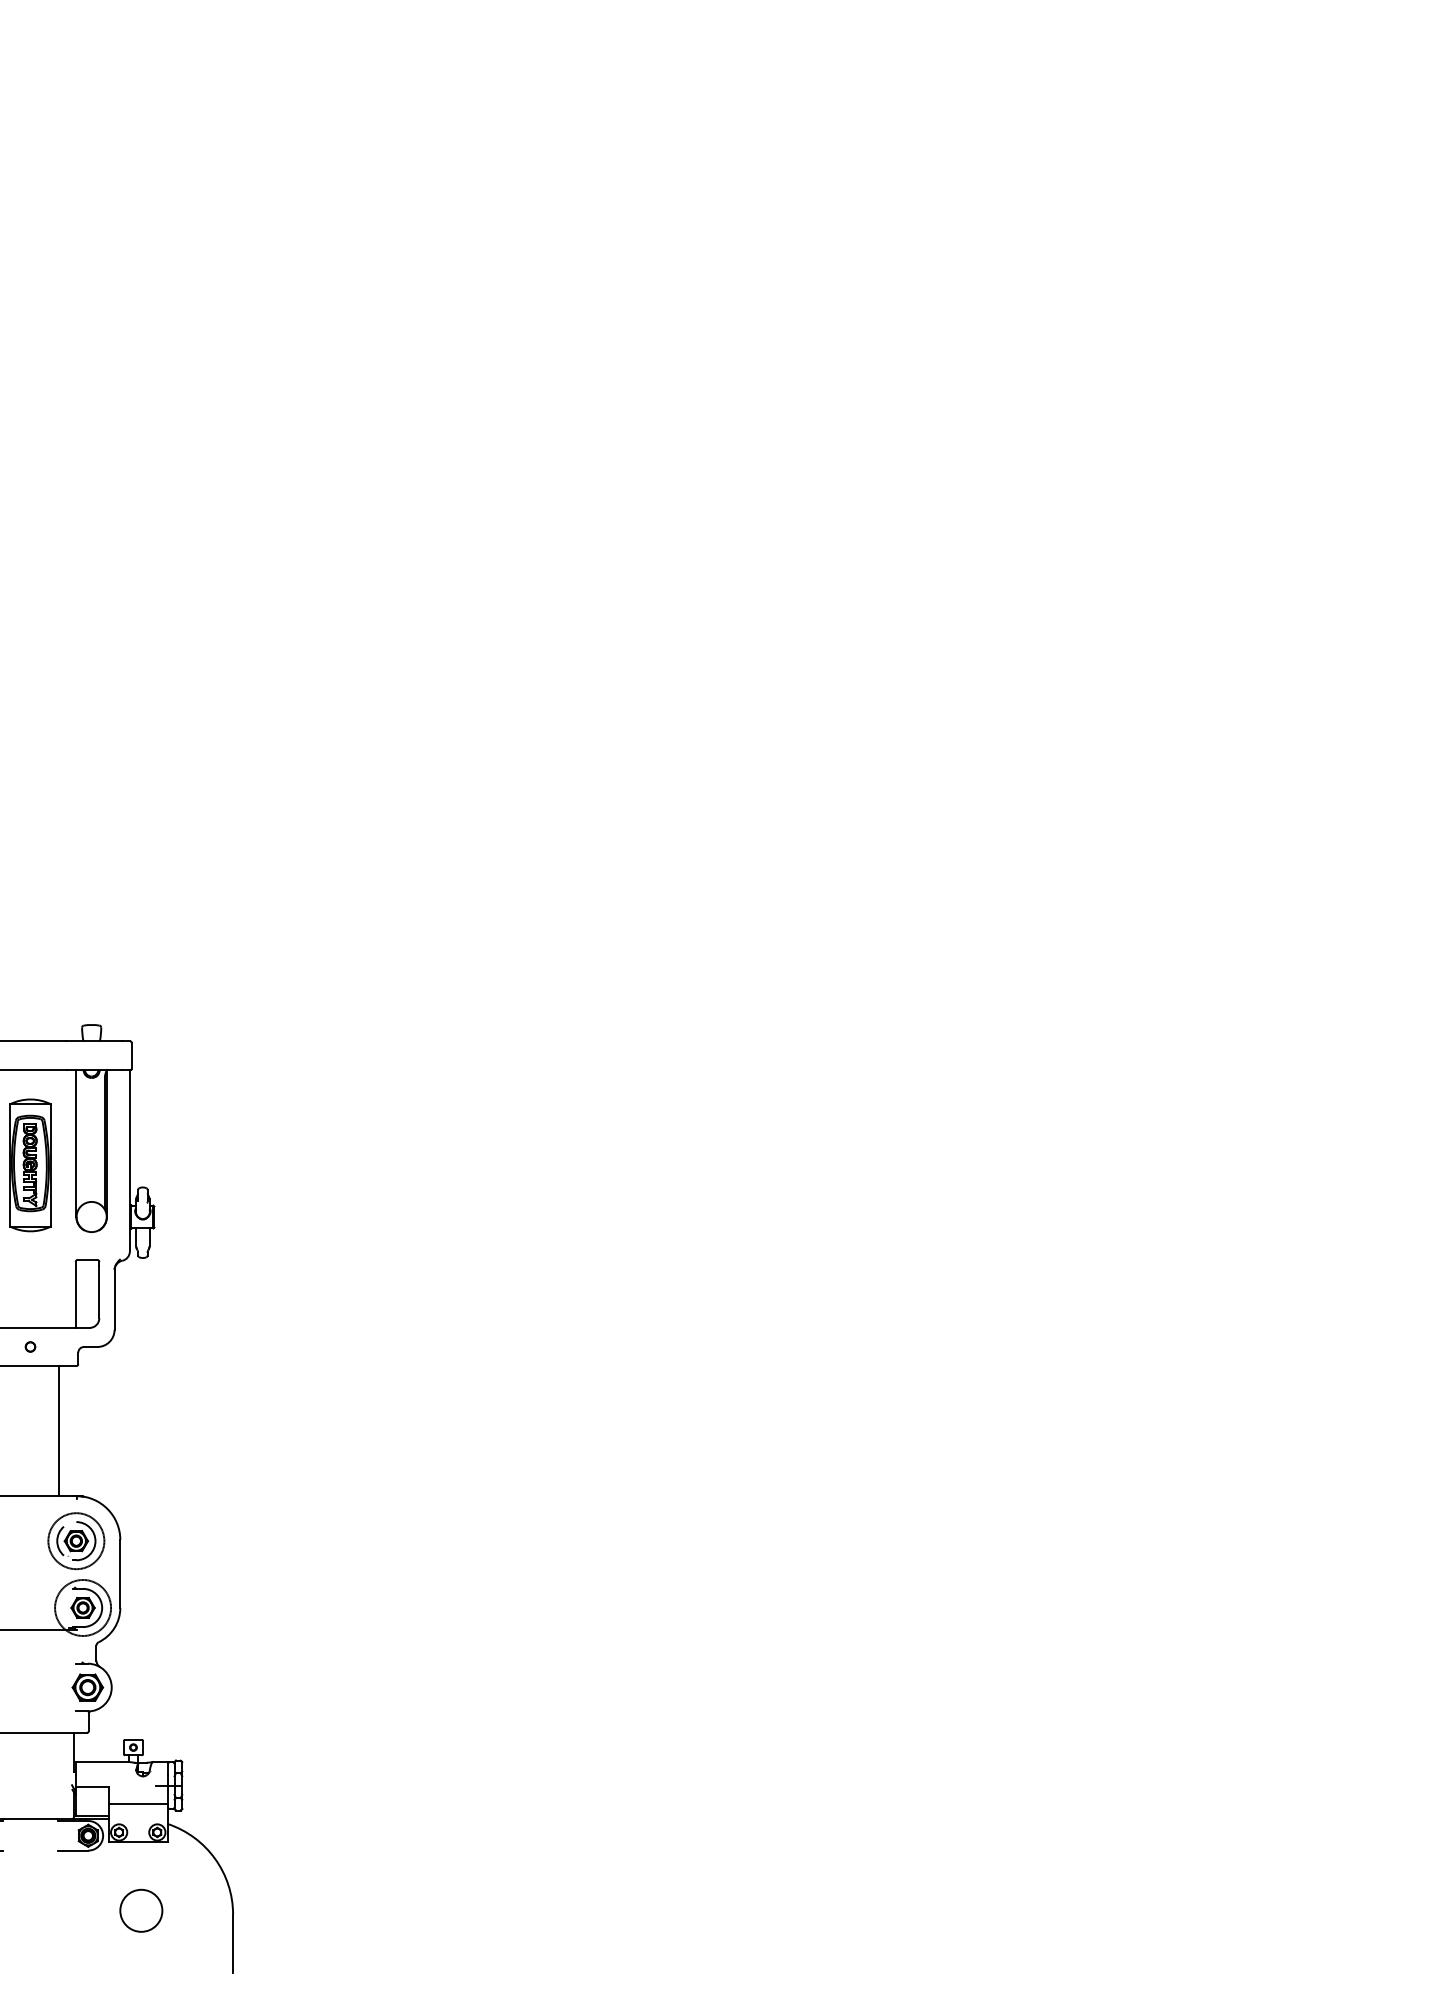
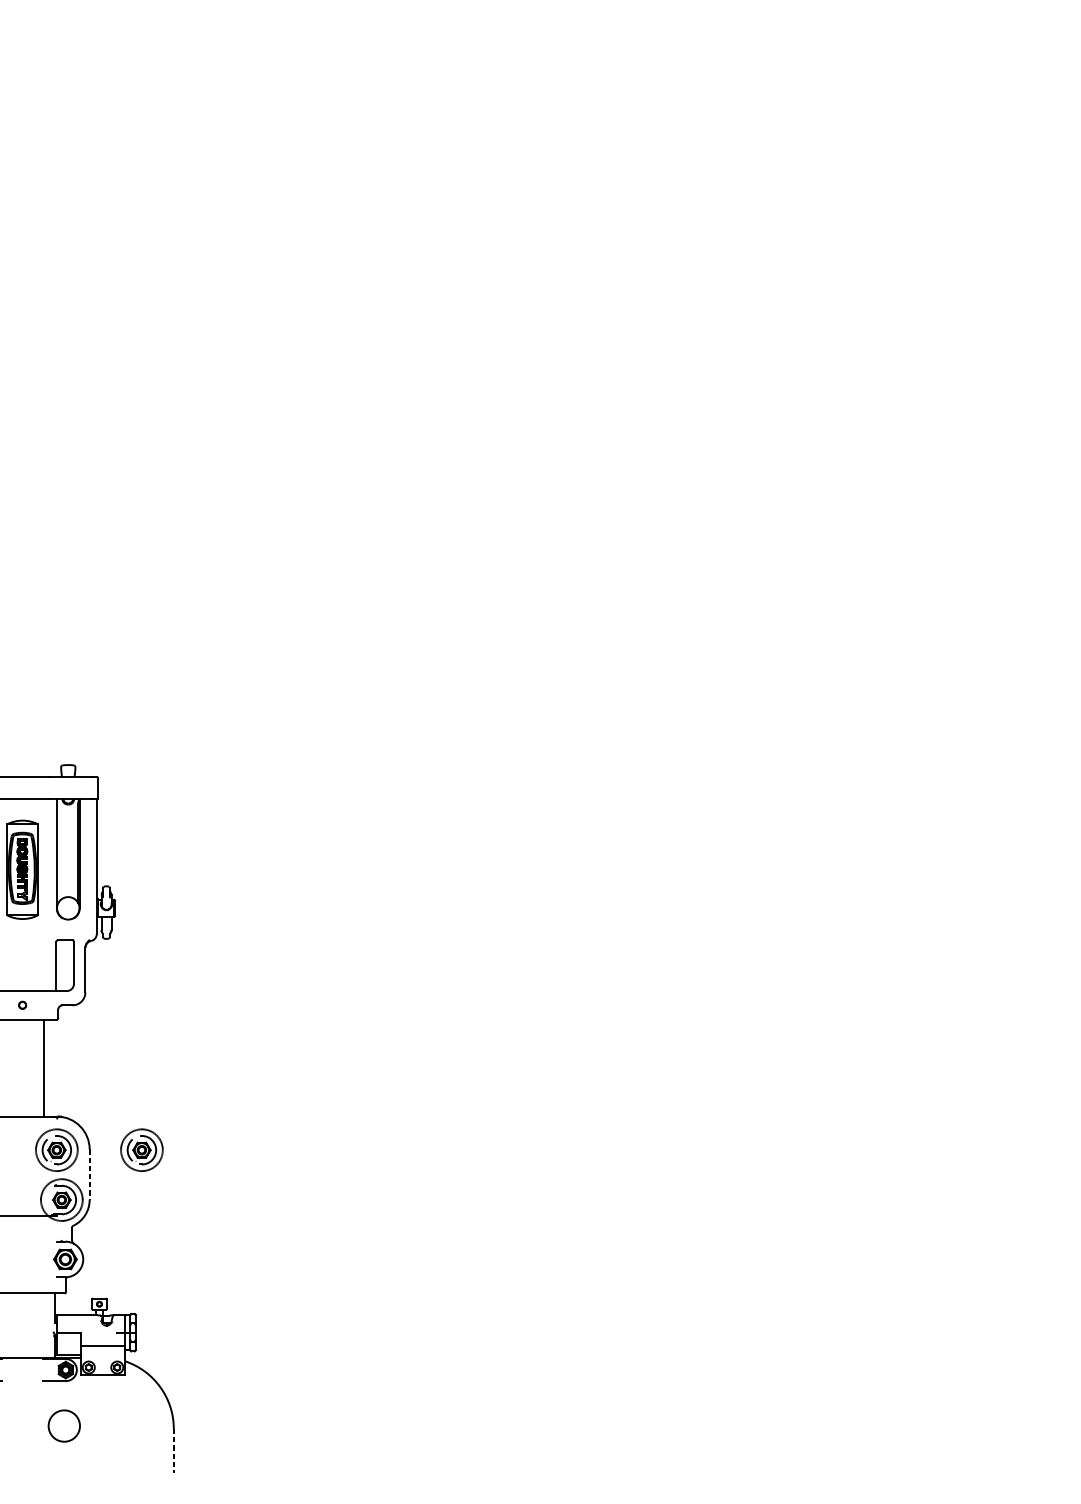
part: (190, 1541) -> (142, 1150), added
line: (120, 1573) -> (89, 1174), solid -> dashed
circle: (141, 1910) -> (64, 1425), moved
line: (233, 1944) -> (174, 1451), solid -> dashed

